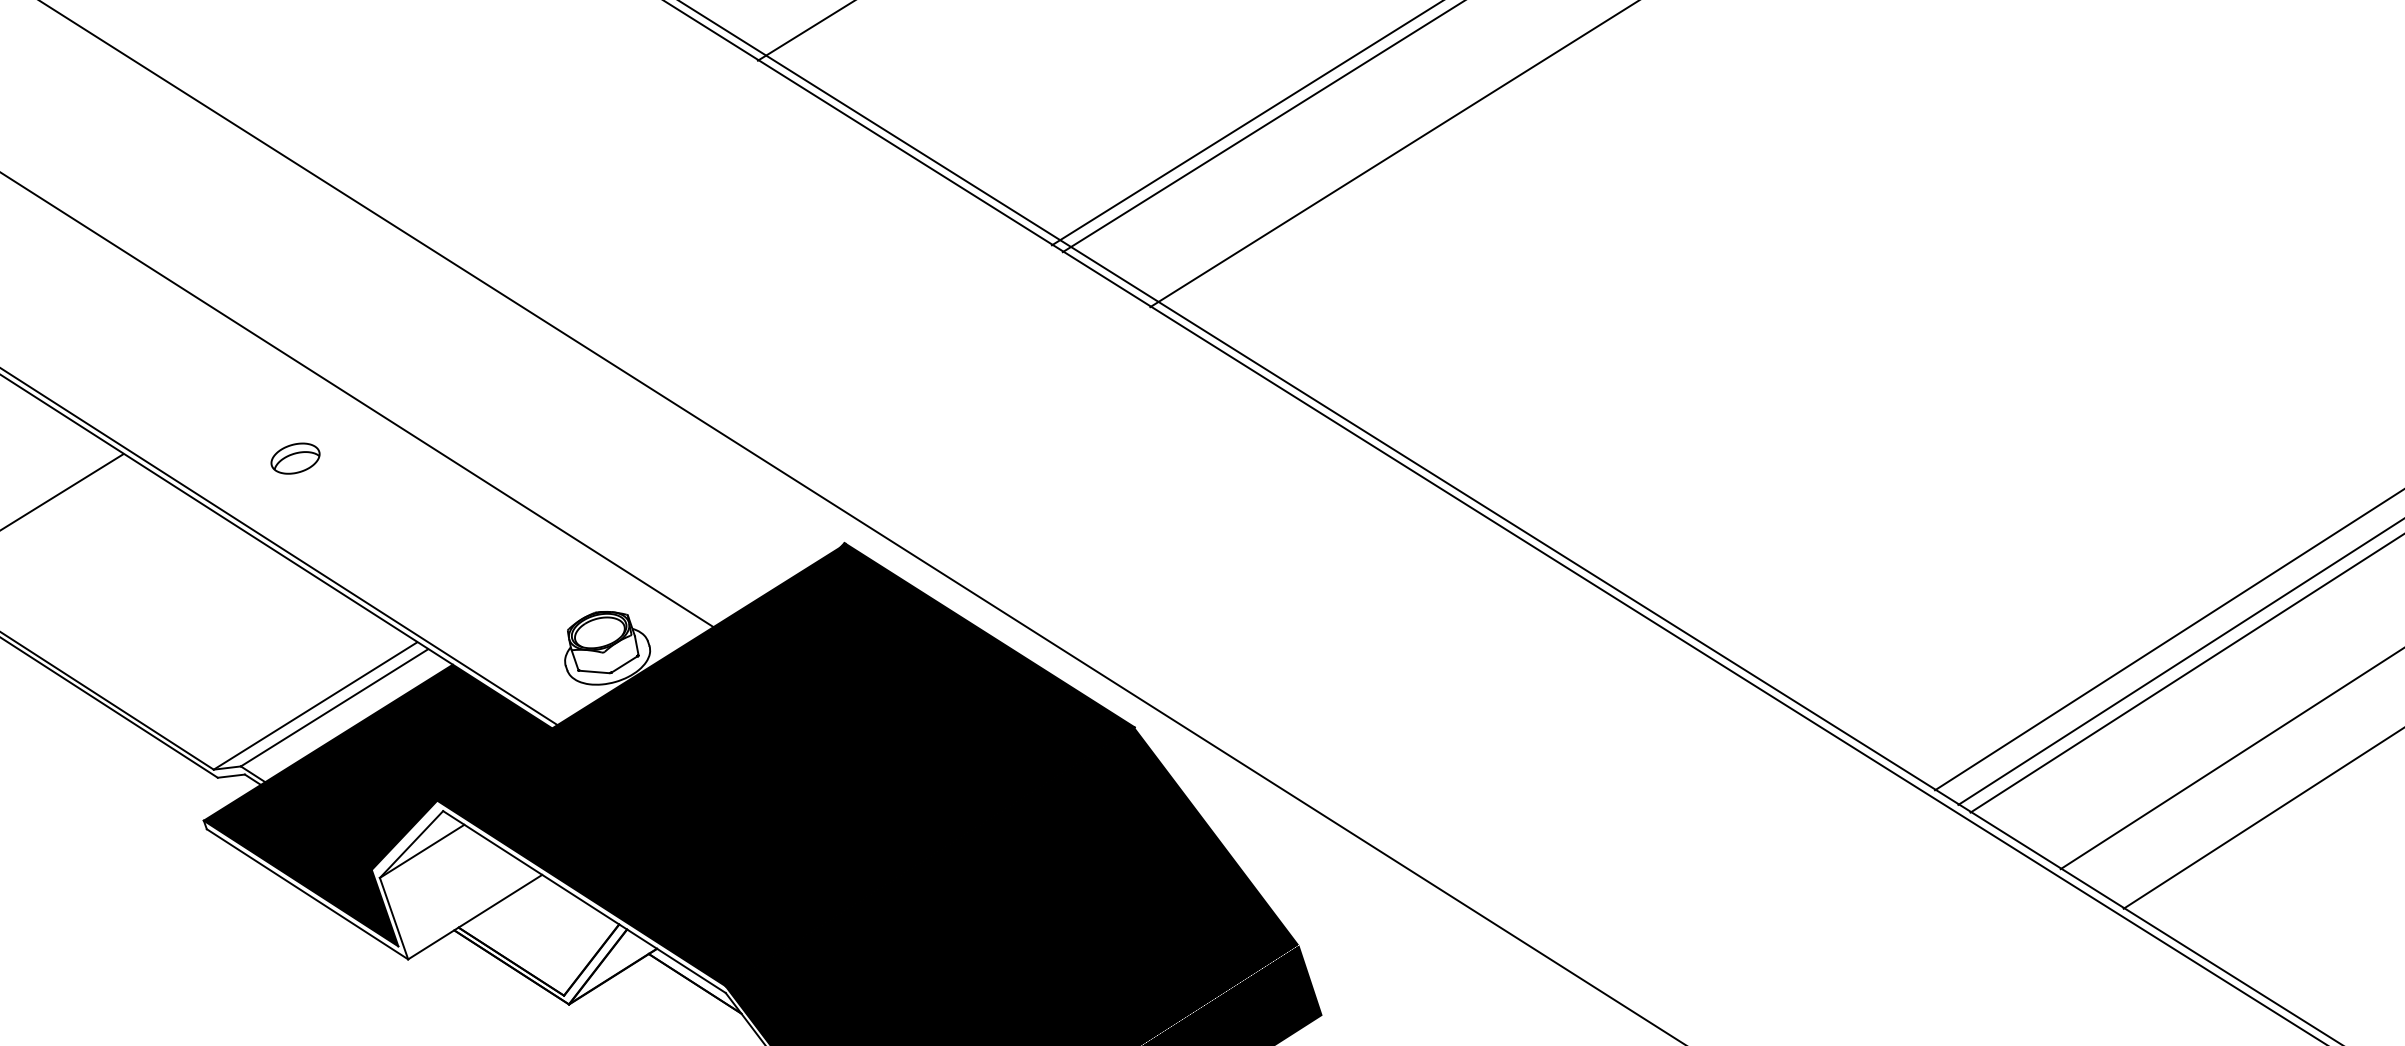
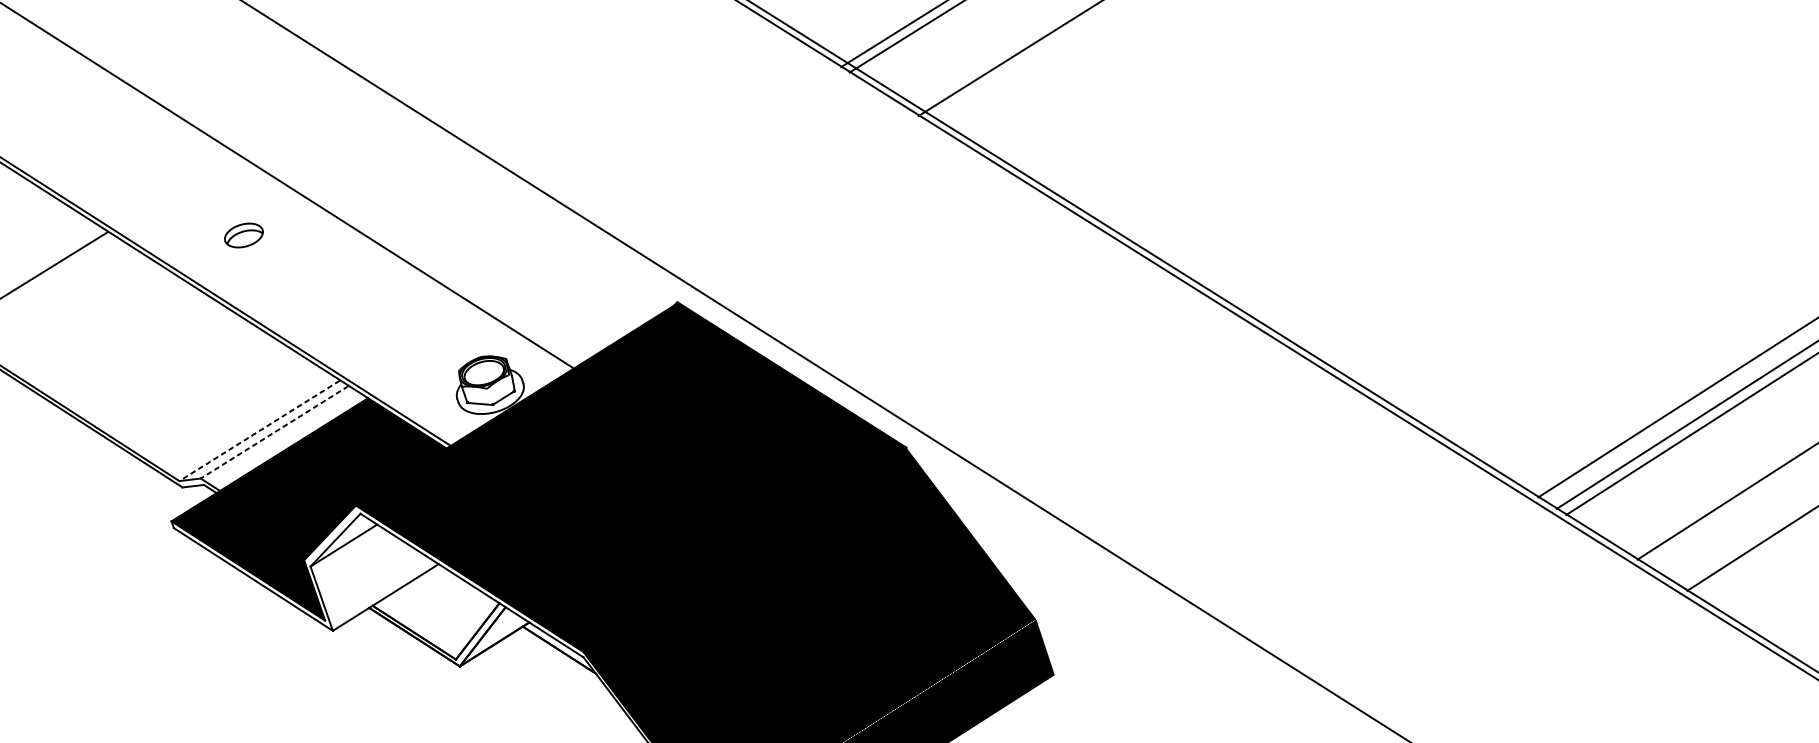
line: (315, 706) -> (259, 431), solid -> dashed
line: (333, 708) -> (273, 432), solid -> dashed

